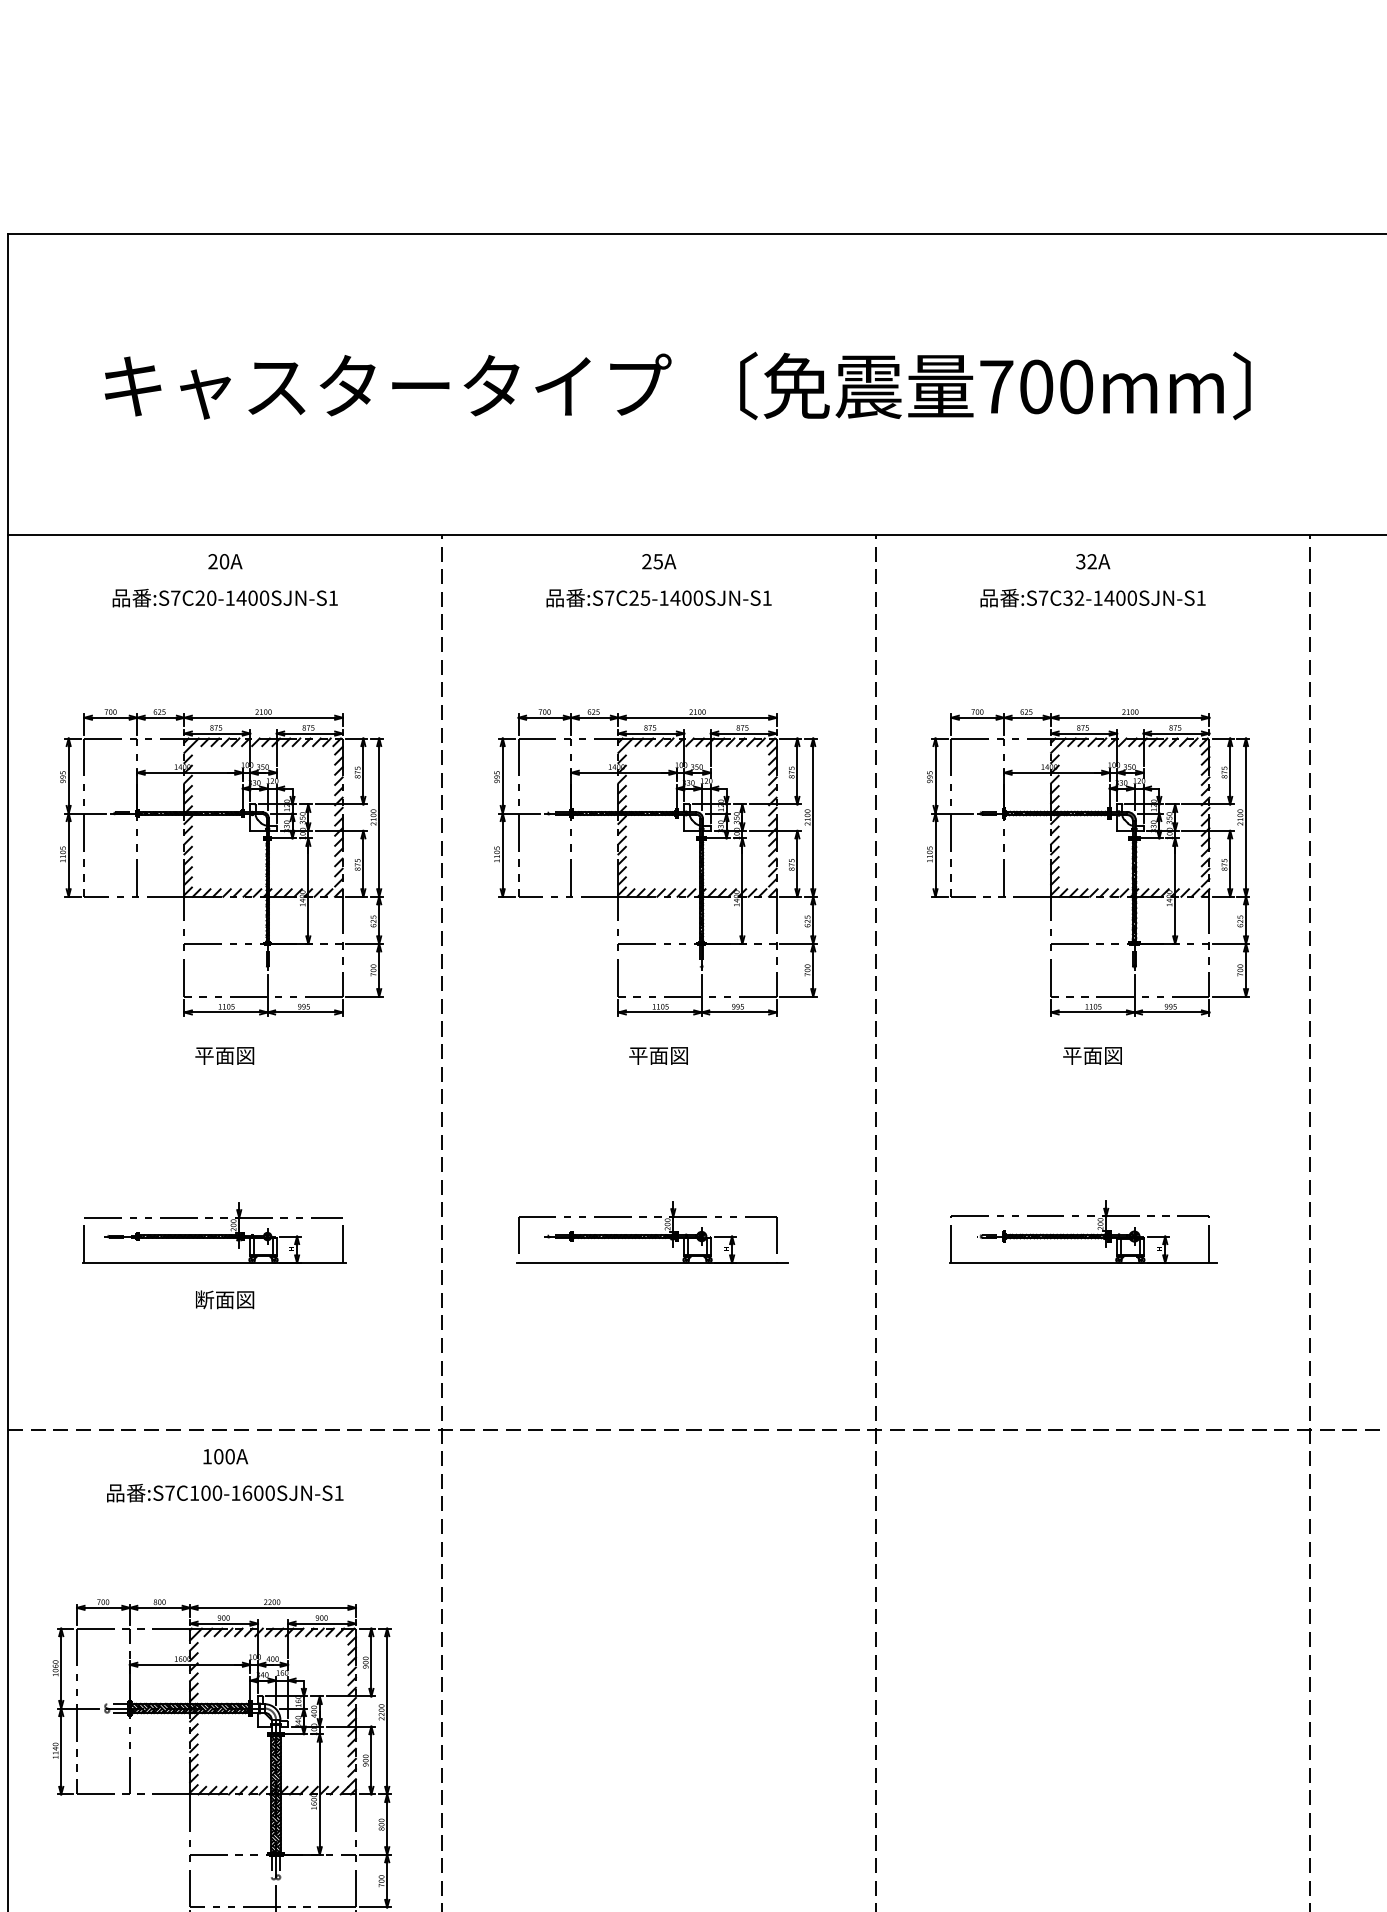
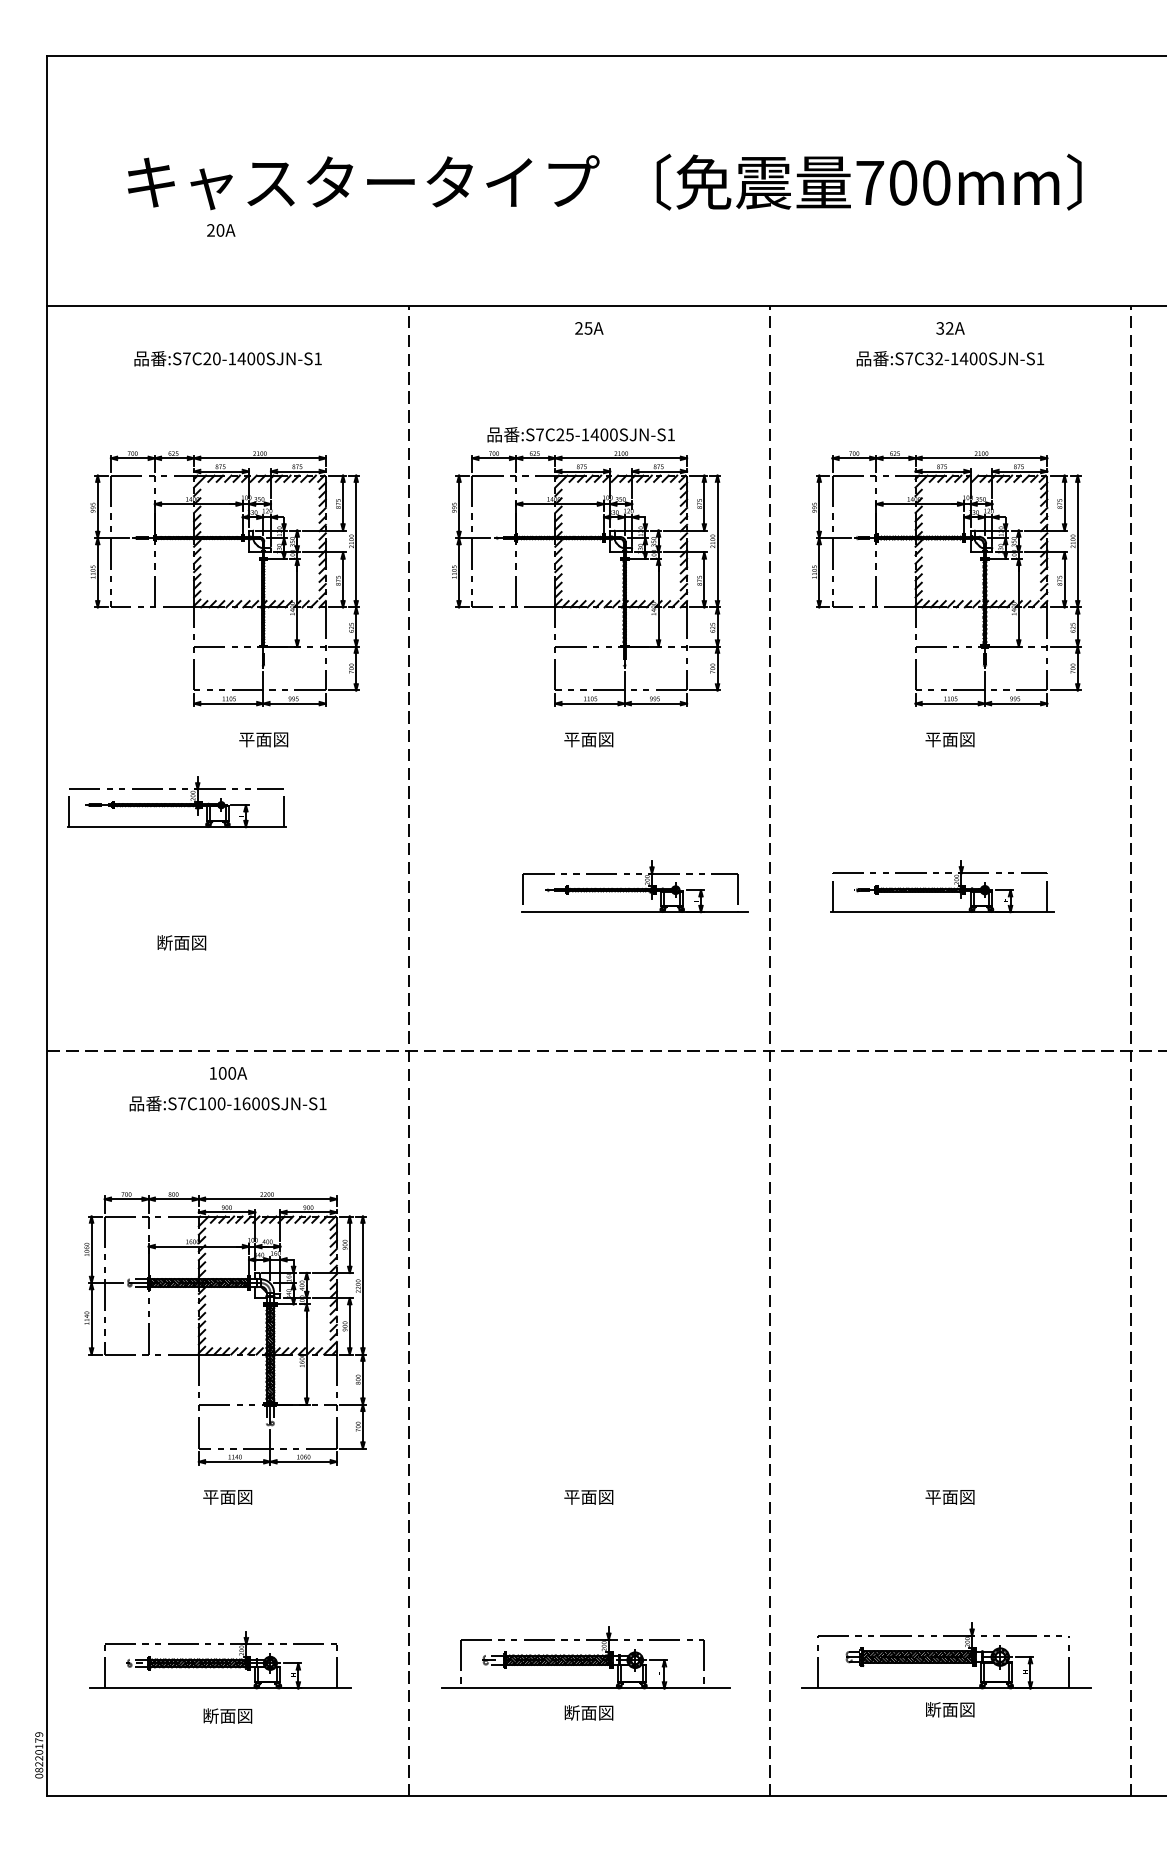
text: (225, 561) -> (221, 230), moved
text: (658, 597) -> (580, 434), moved
text: (224, 1055) -> (263, 739), moved
part: (652, 1232) -> (634, 886), moved
part: (213, 1233) -> (176, 802), moved
text: (224, 1299) -> (181, 942), moved

